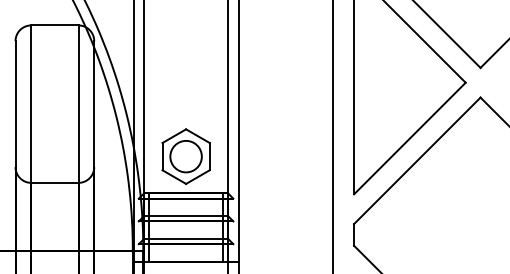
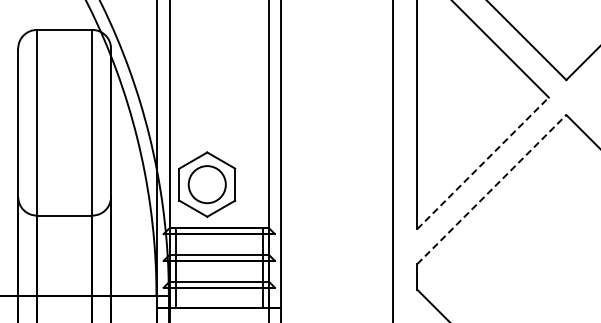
line: (410, 137) -> (483, 162), solid -> dashed
part: (186, 156) -> (207, 184), moved
line: (417, 160) -> (492, 189), solid -> dashed

